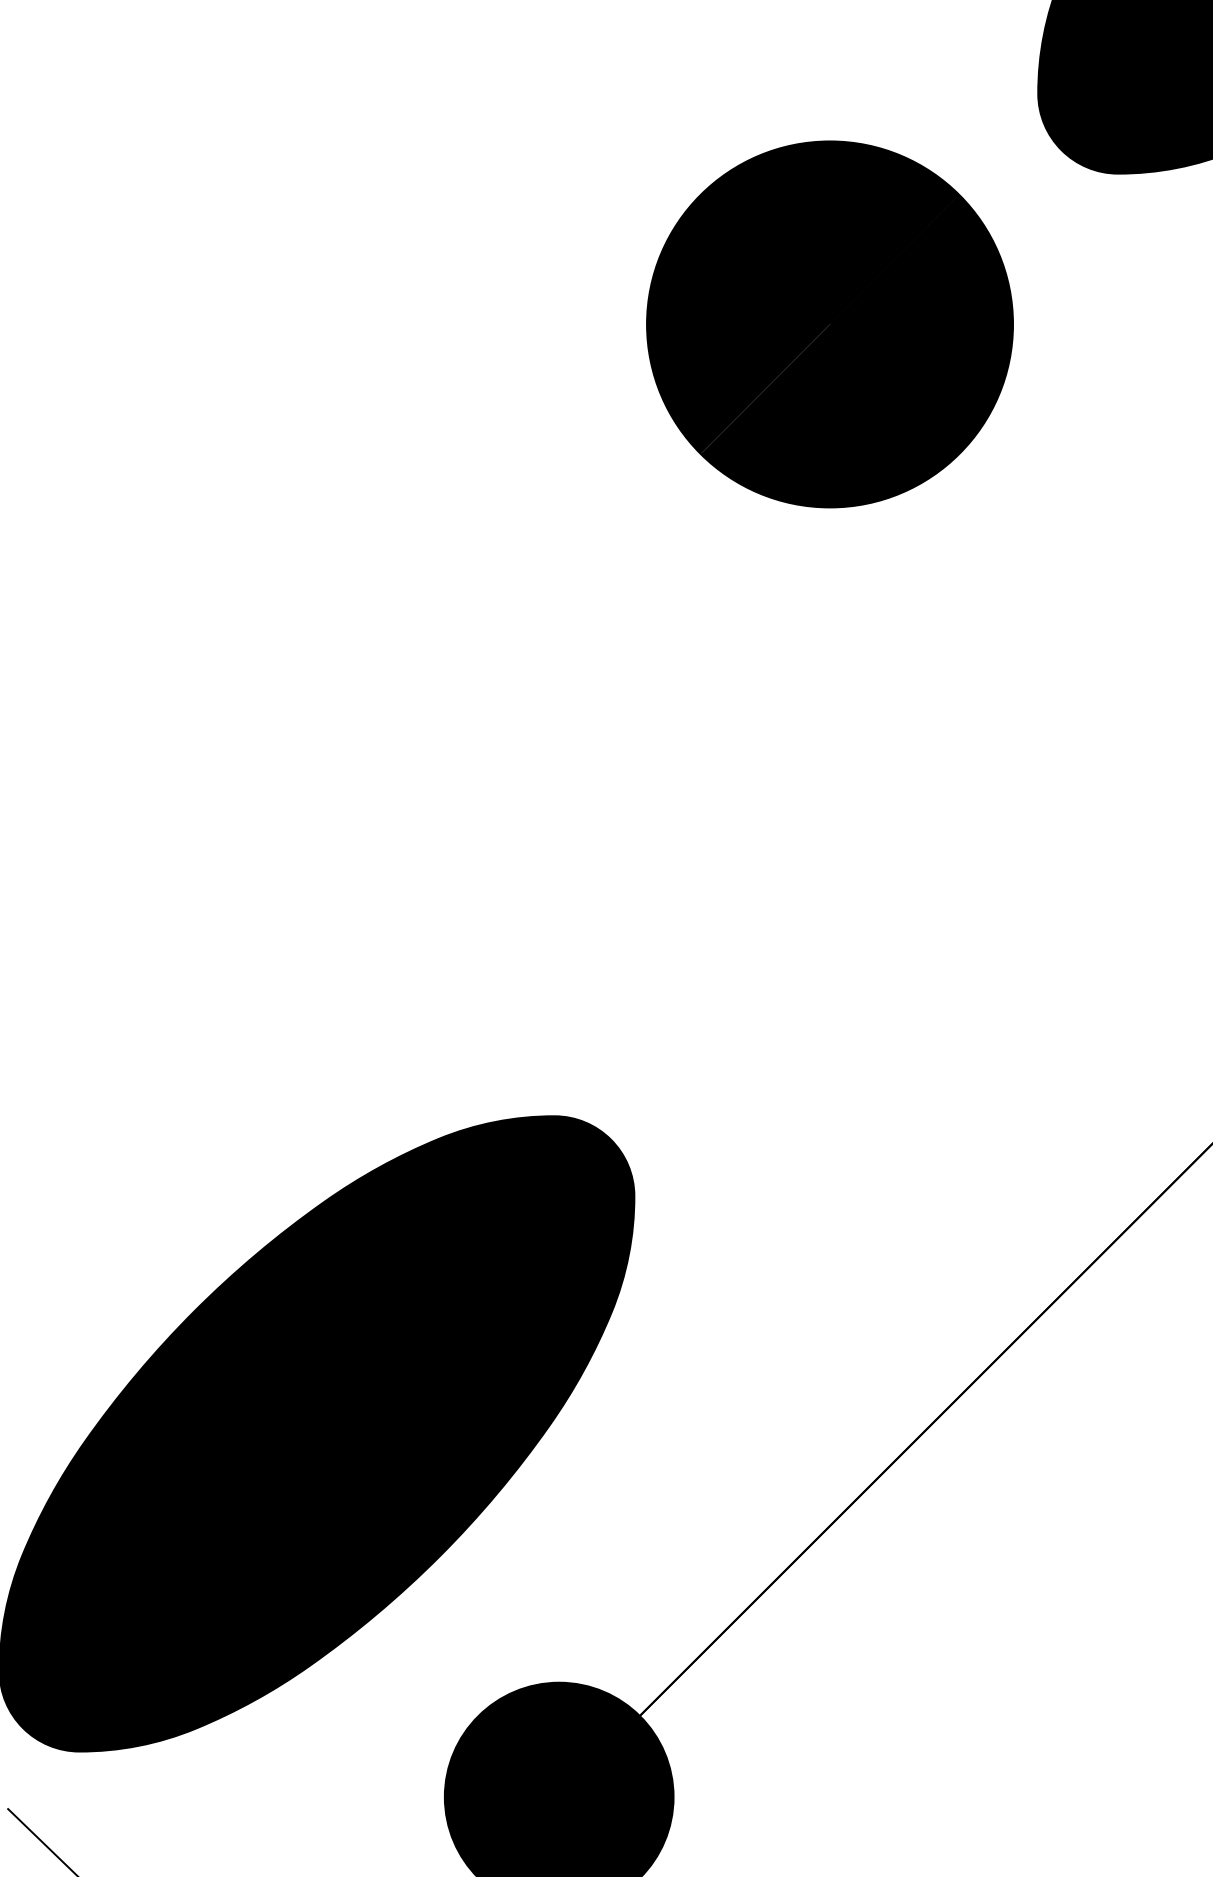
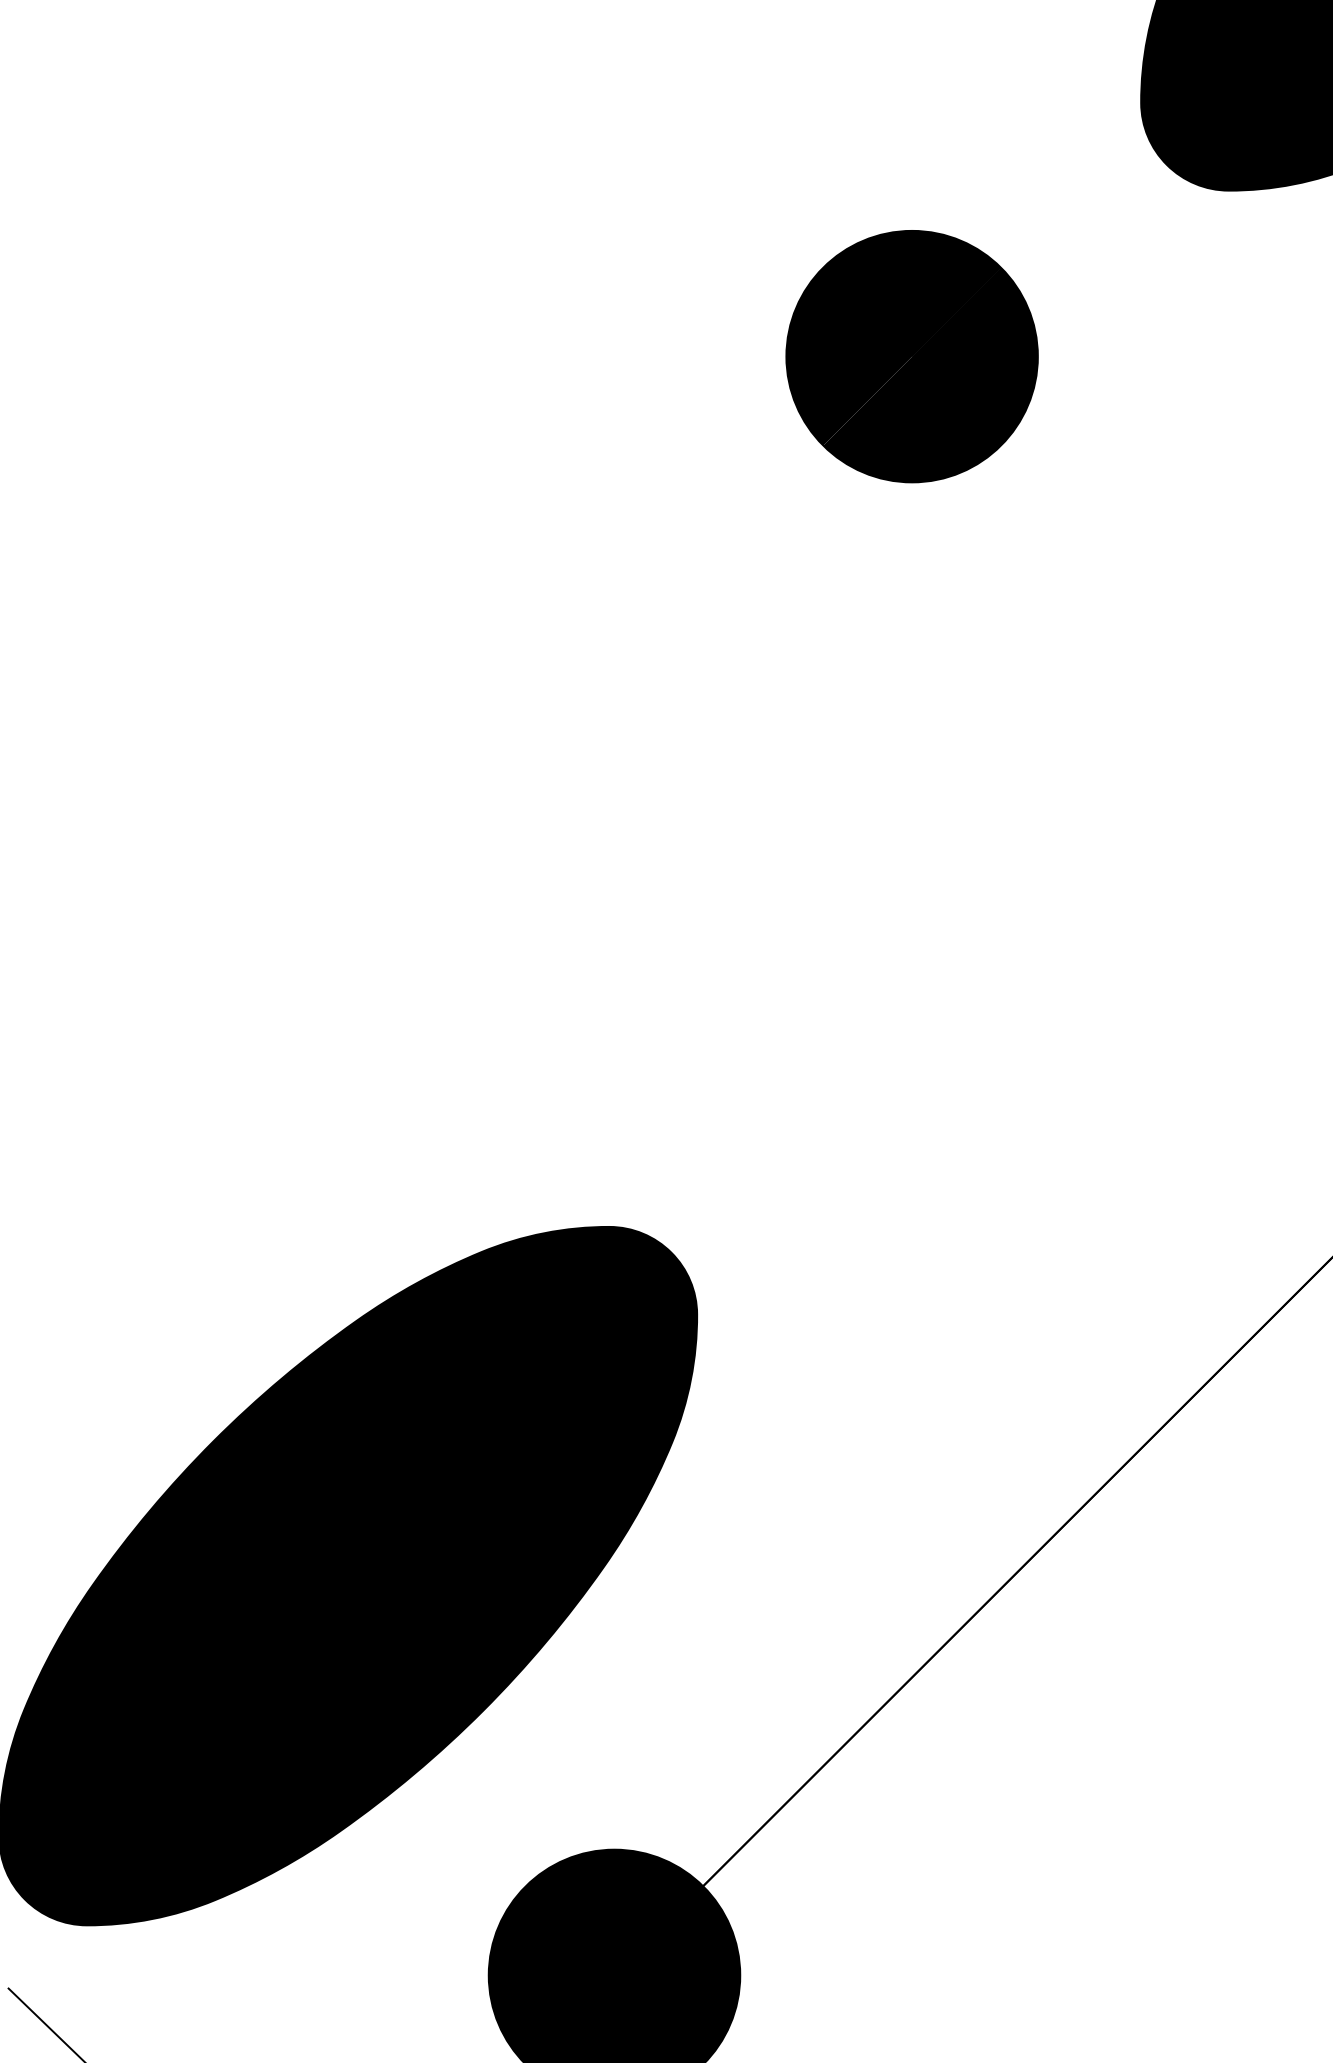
part: (829, 324) -> (911, 356), size x0.62

